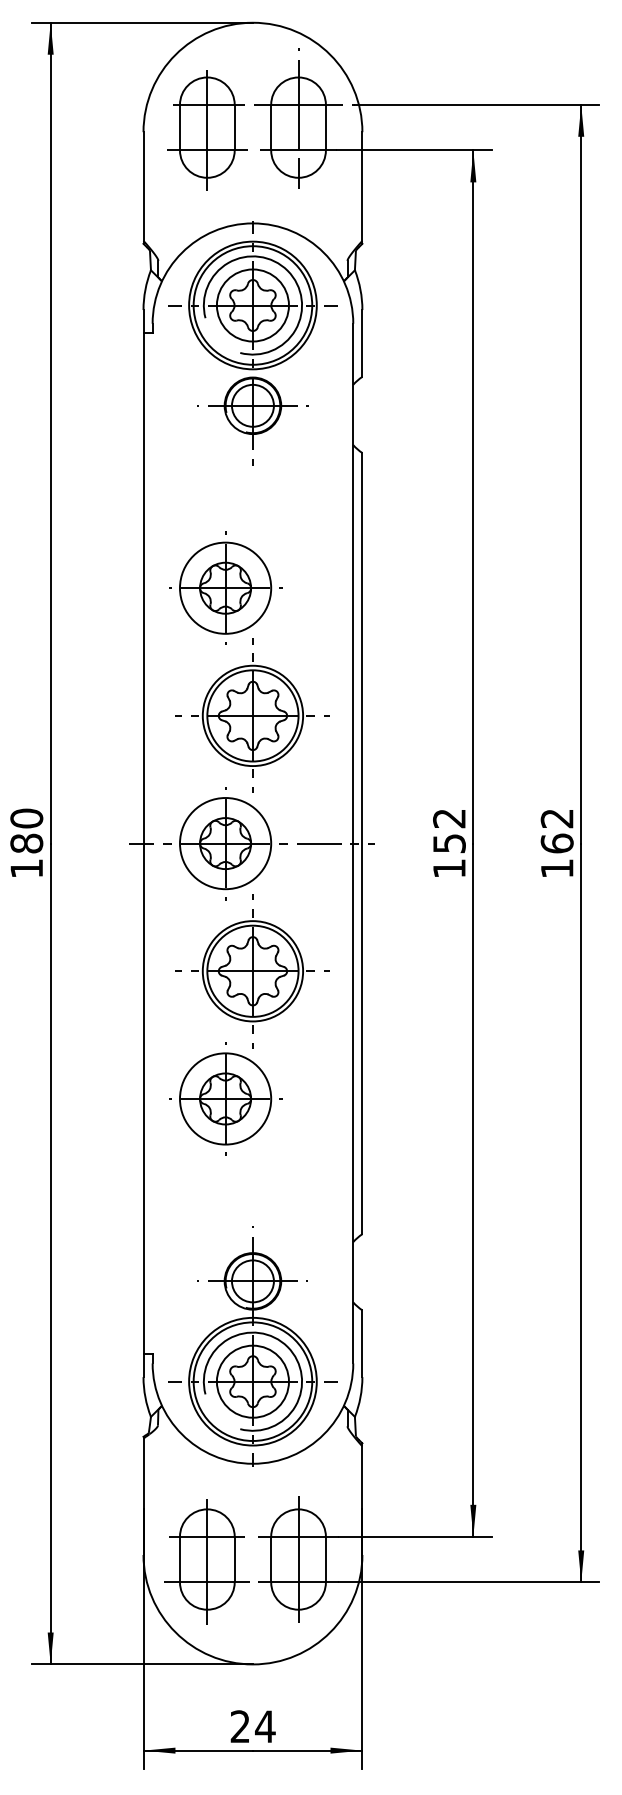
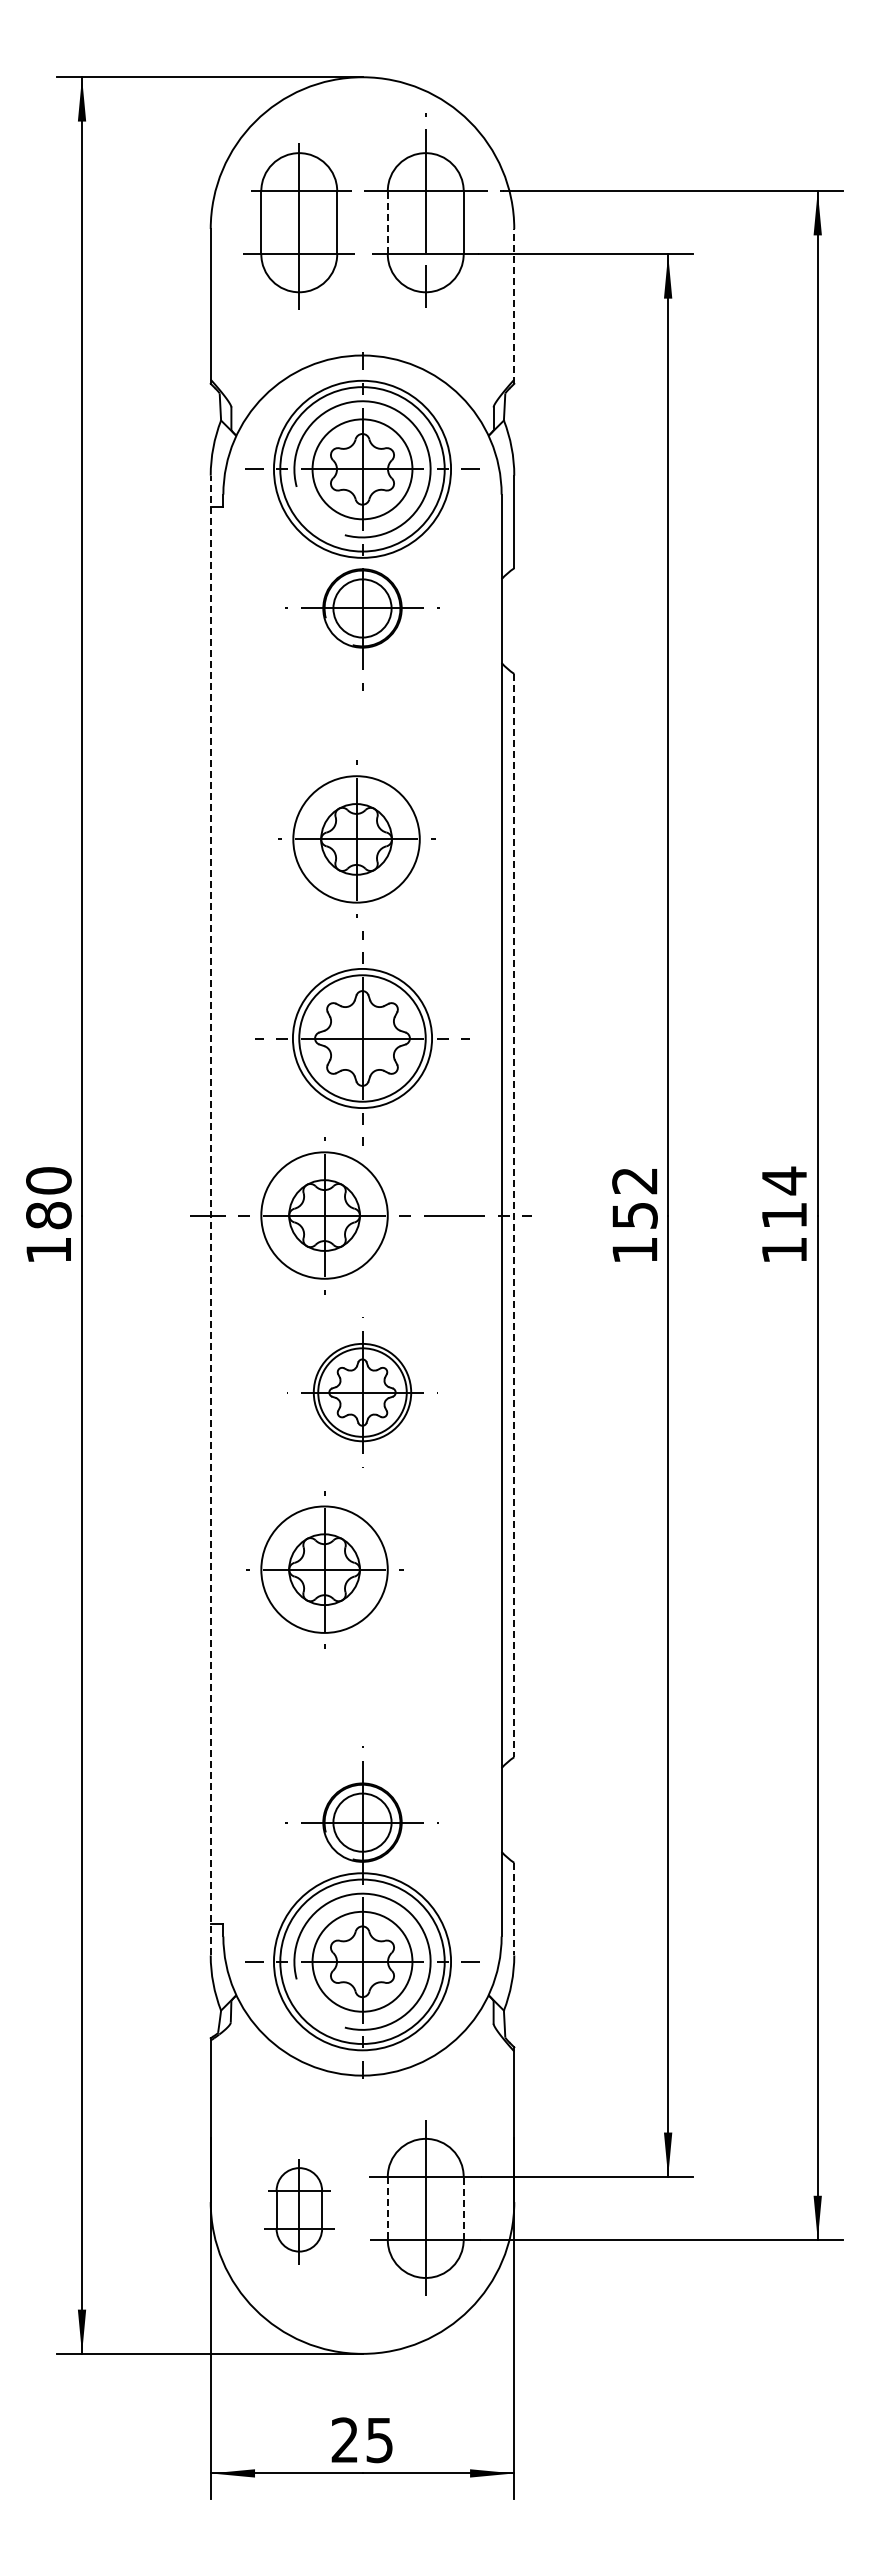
line: (270, 127) -> (387, 222), solid -> dashed
line: (362, 187) -> (514, 305), solid -> dashed
part: (225, 587) -> (356, 838), moved
text: (557, 830) -> (784, 1197), 162 -> 114
line: (143, 843) -> (210, 1215), solid -> dashed
line: (362, 843) -> (514, 1215), solid -> dashed
part: (252, 971) -> (362, 1392), size x0.7
line: (362, 1343) -> (514, 1909), solid -> dashed
line: (270, 1559) -> (387, 2208), solid -> dashed
line: (325, 1559) -> (463, 2208), solid -> dashed
part: (207, 1561) -> (299, 2211), size x0.6
text: (265, 1726) -> (379, 2440), 24 -> 25

